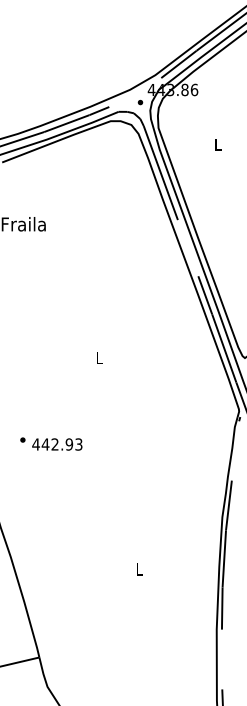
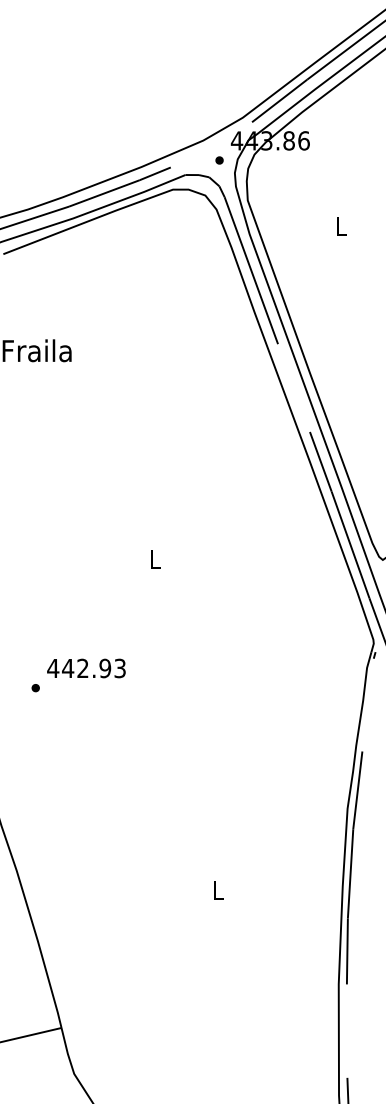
text: (57, 444) -> (86, 668), moved

